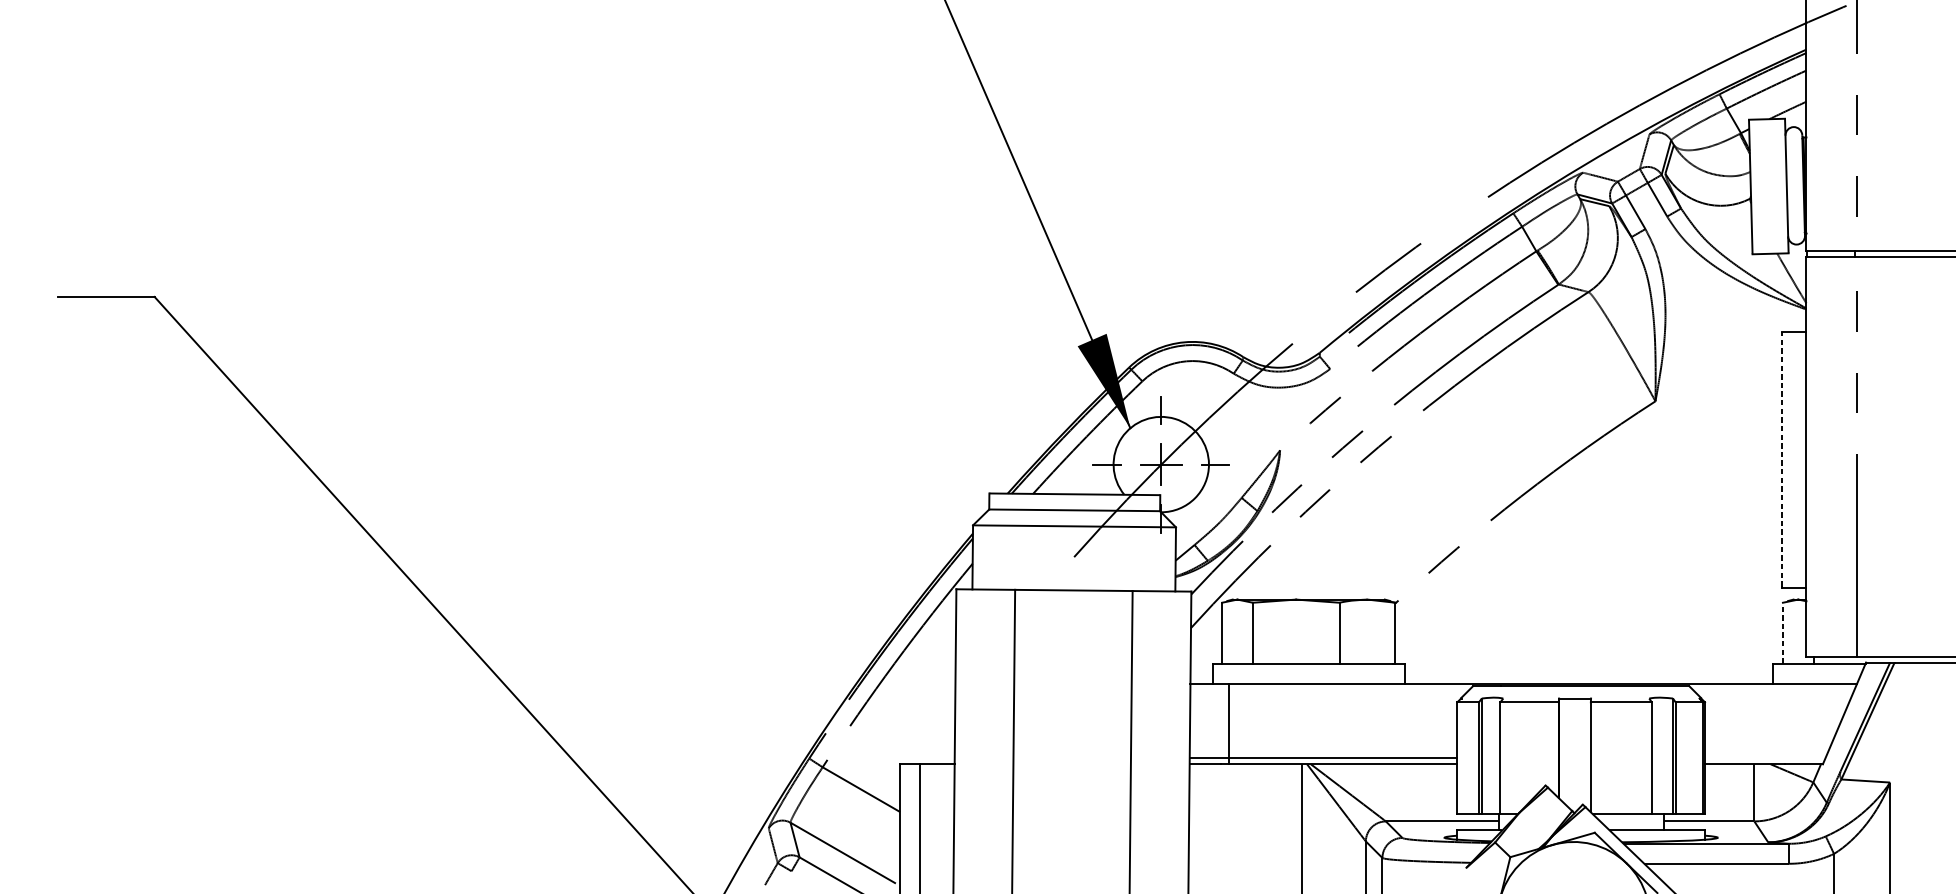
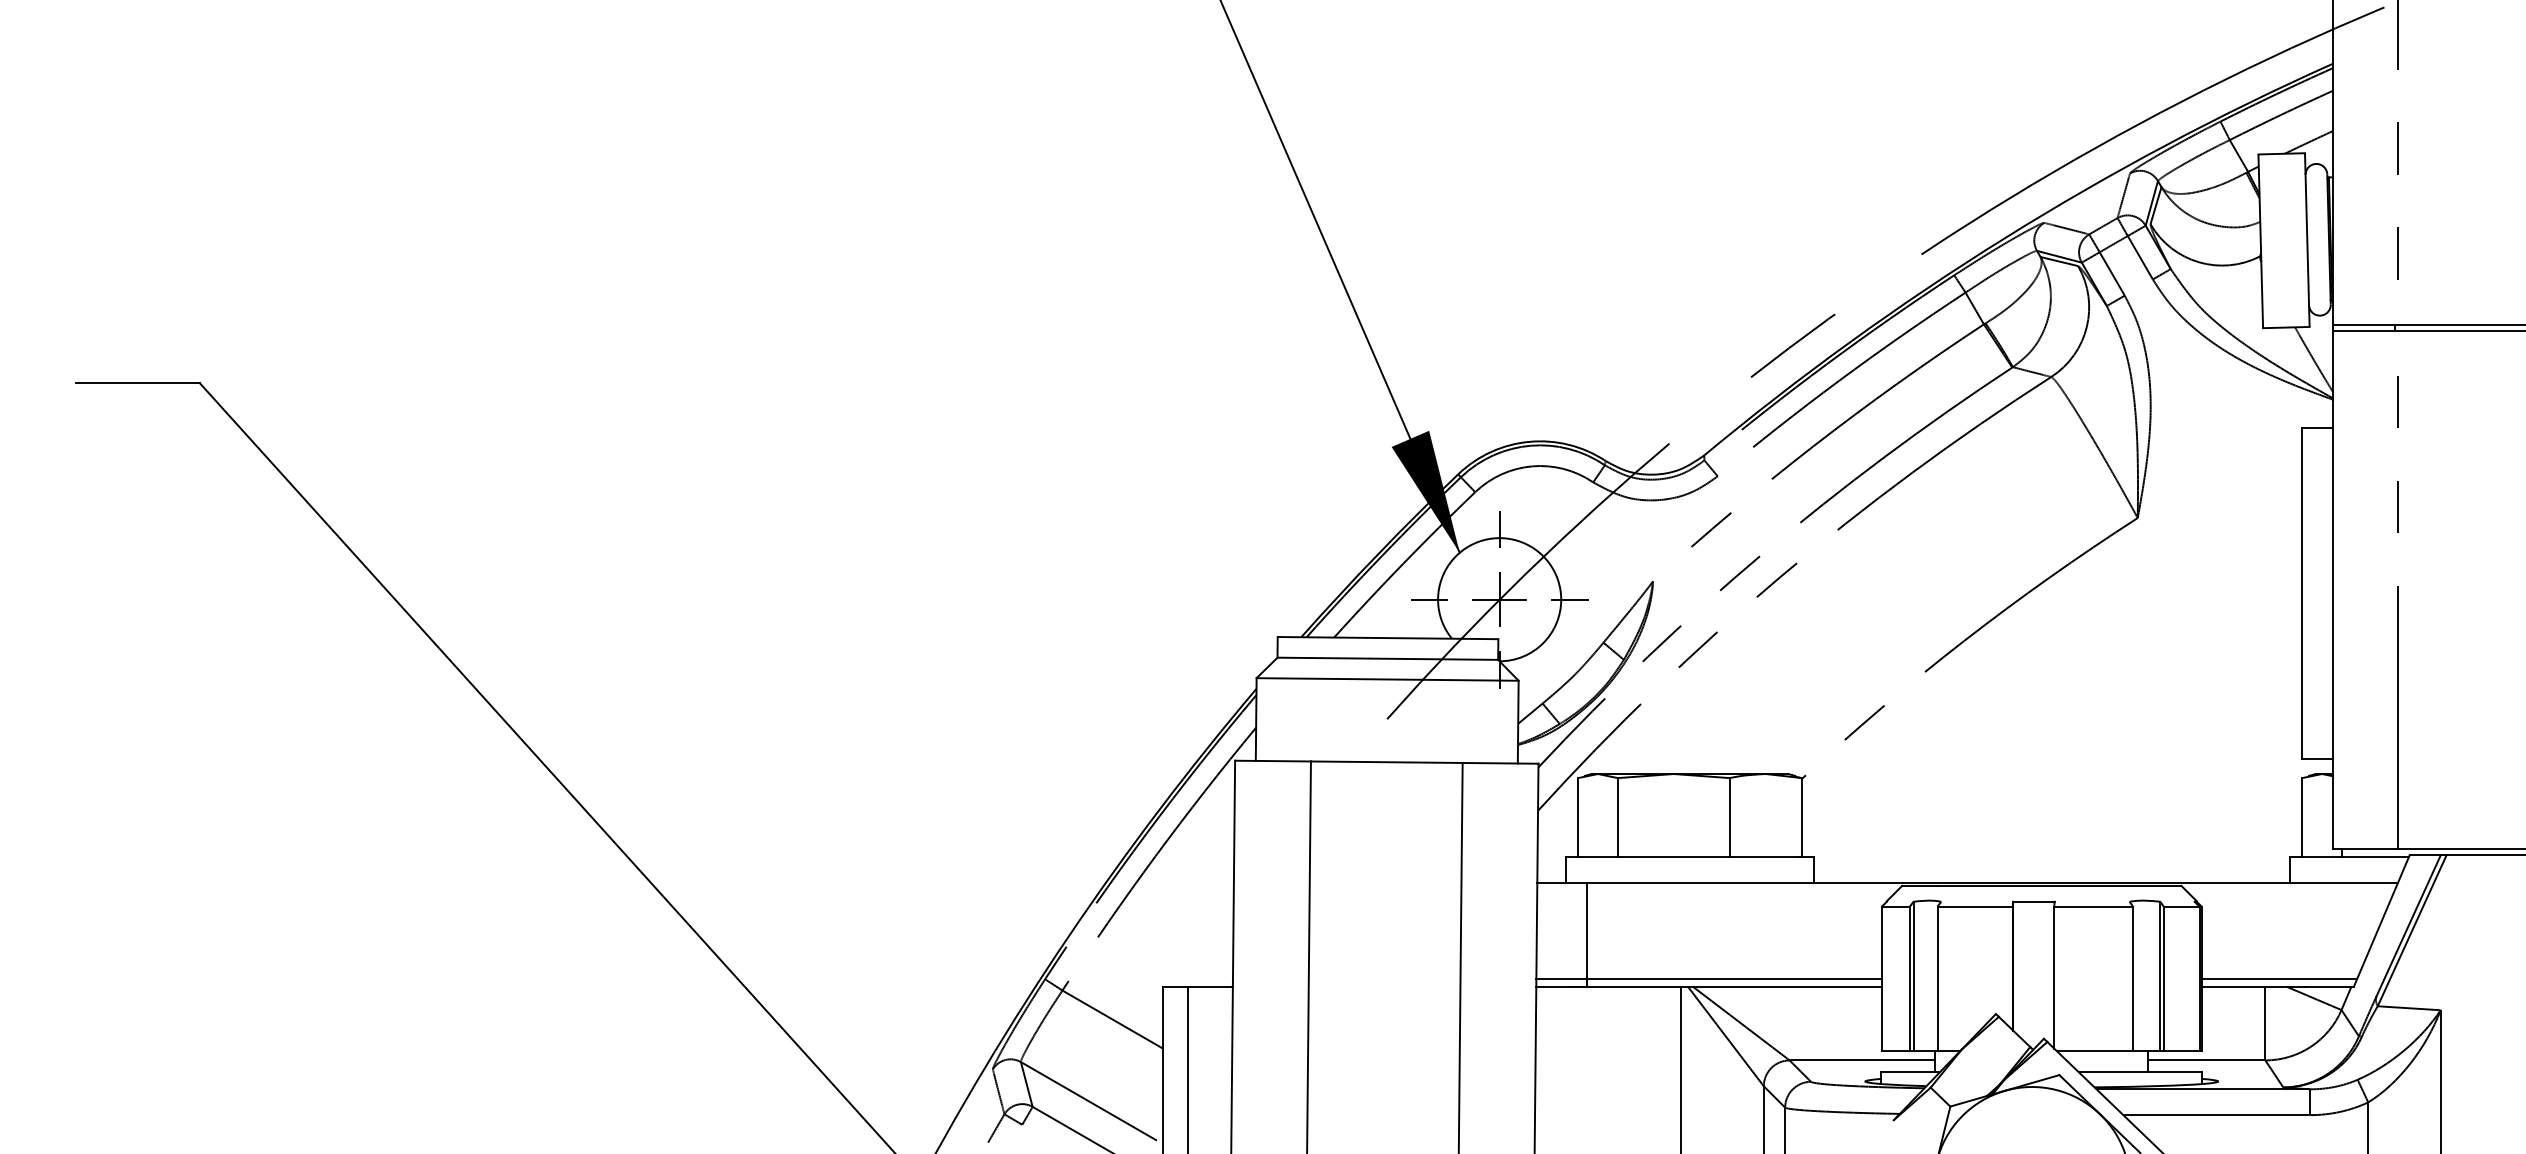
line: (1782, 459) -> (2301, 592), dashed -> solid
line: (1783, 632) -> (2302, 816), dashed -> solid
line: (1765, 757) -> (2279, 978), added

